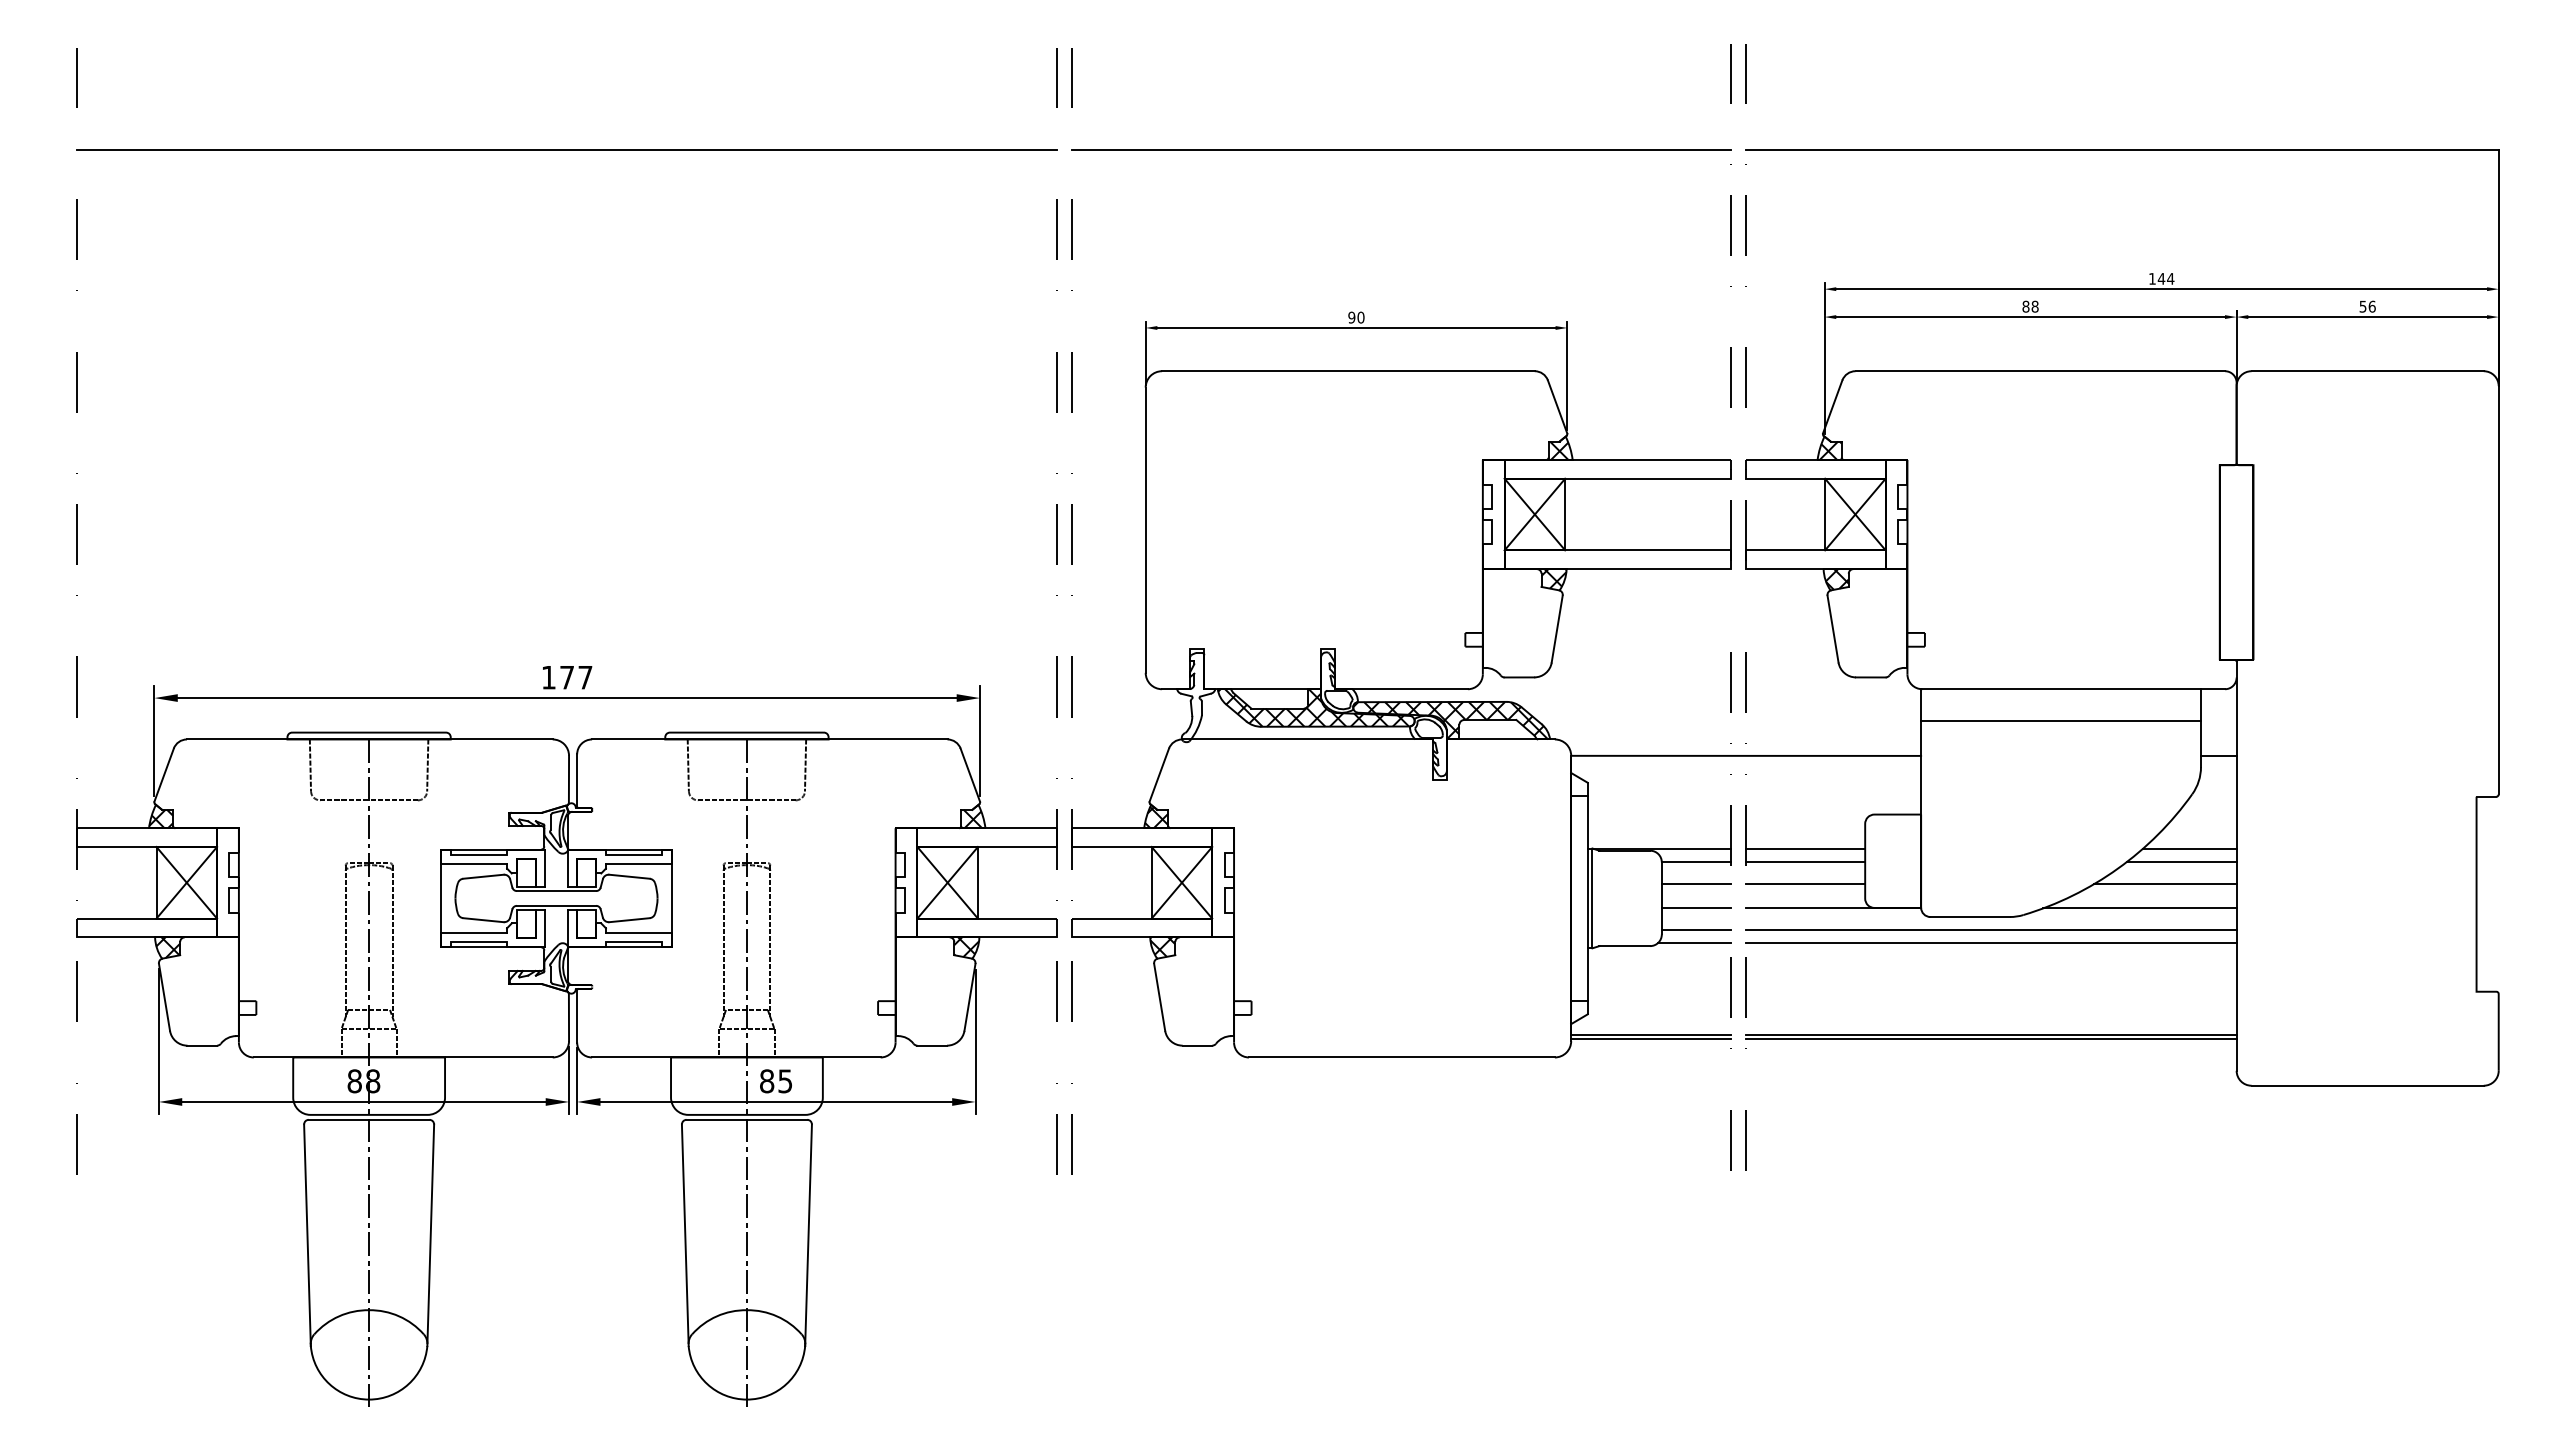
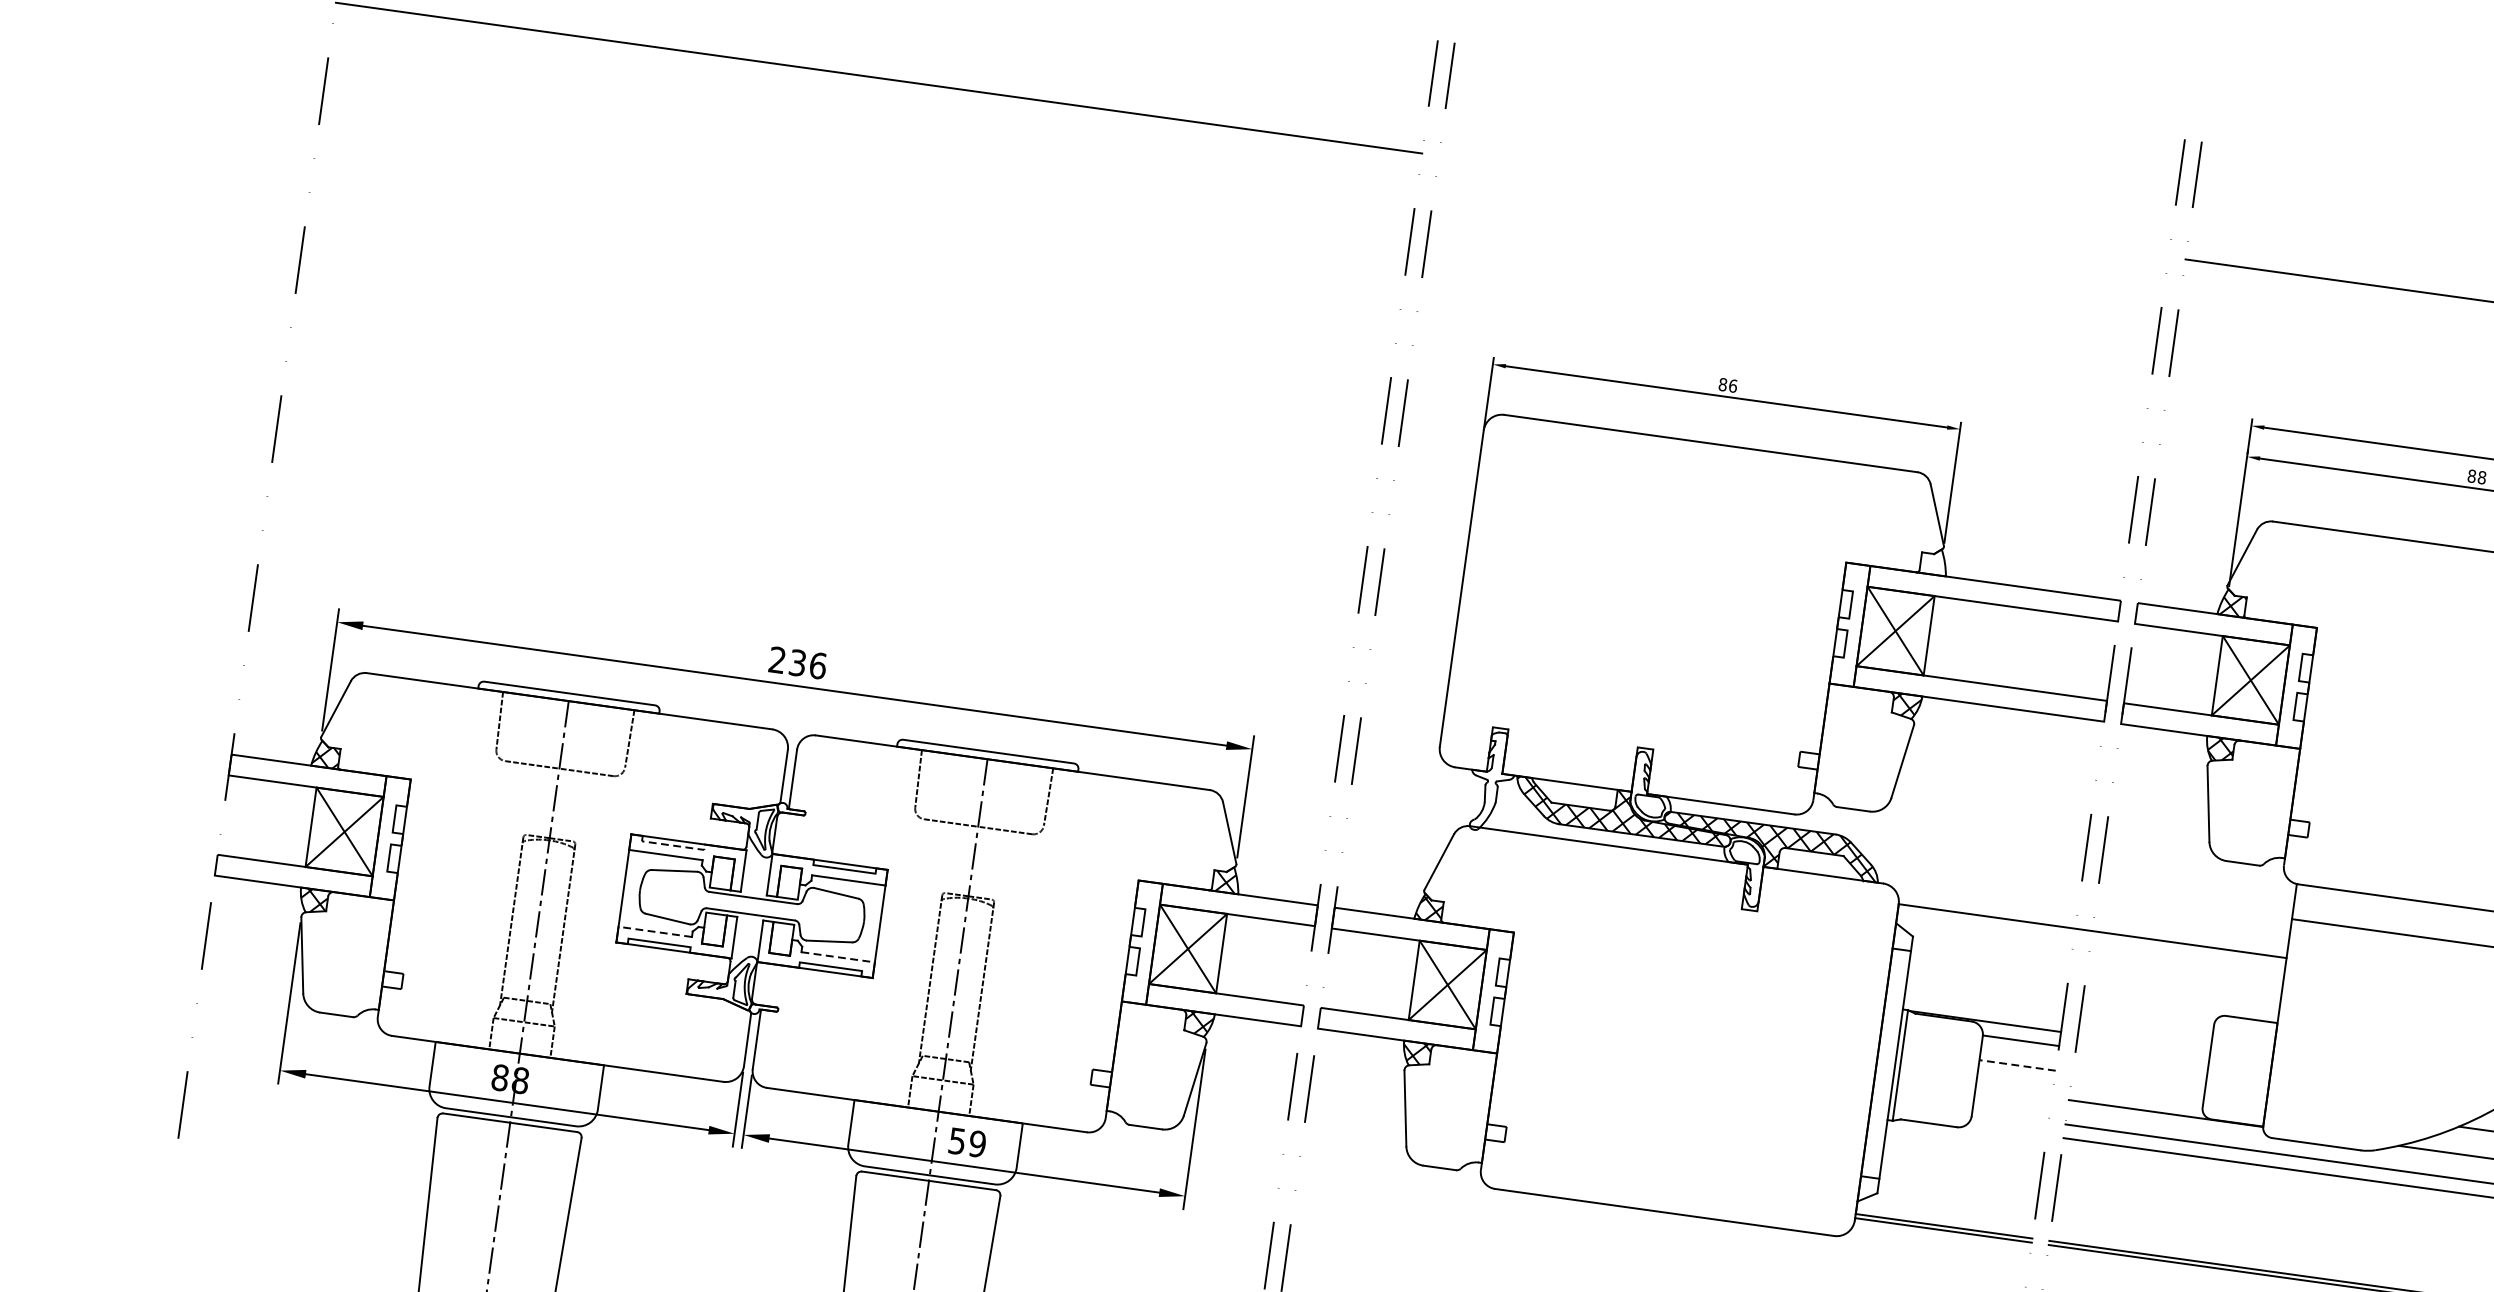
line: (1401, 149) -> (1803, 205), removed
text: (1356, 317) -> (1728, 385), 90 -> 86
hatch: (1559, 450) -> (1932, 563), removed
text: (566, 677) -> (797, 662), 177 -> 236
line: (1805, 849) -> (2144, 1044), removed
line: (479, 854) -> (673, 845), solid -> dashed
line: (1805, 861) -> (2142, 1057), removed
line: (1695, 883) -> (2016, 1064), solid -> dashed
line: (1805, 883) -> (2138, 1081), removed
line: (1695, 908) -> (2013, 1092), removed
line: (1695, 930) -> (2009, 1116), removed
line: (473, 933) -> (654, 932), solid -> dashed
line: (639, 933) -> (838, 957), solid -> dashed
line: (1694, 942) -> (2006, 1130), removed
text: (776, 1081) -> (967, 1142), 85 -> 59

